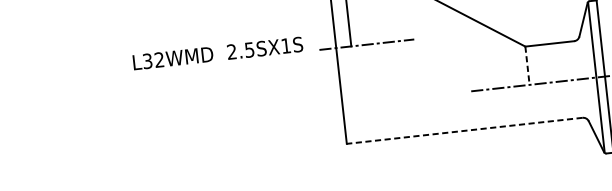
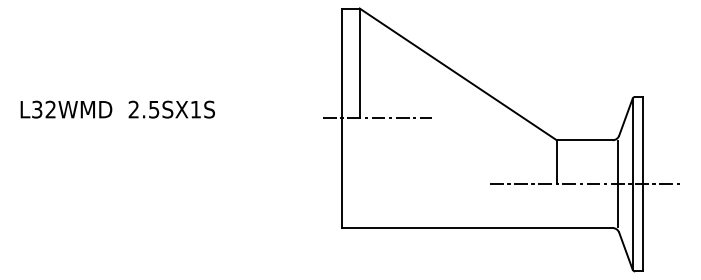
text: (217, 53) -> (117, 109), moved
line: (527, 66) -> (556, 162), dashed -> solid
line: (582, 79) -> (617, 184), added
line: (464, 131) -> (477, 228), dashed -> solid

